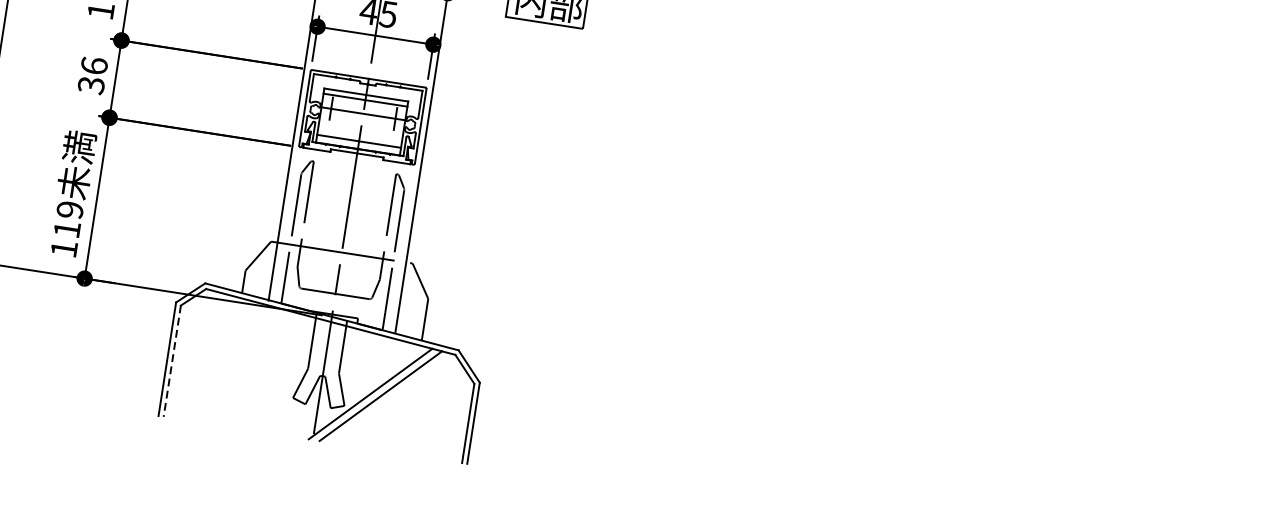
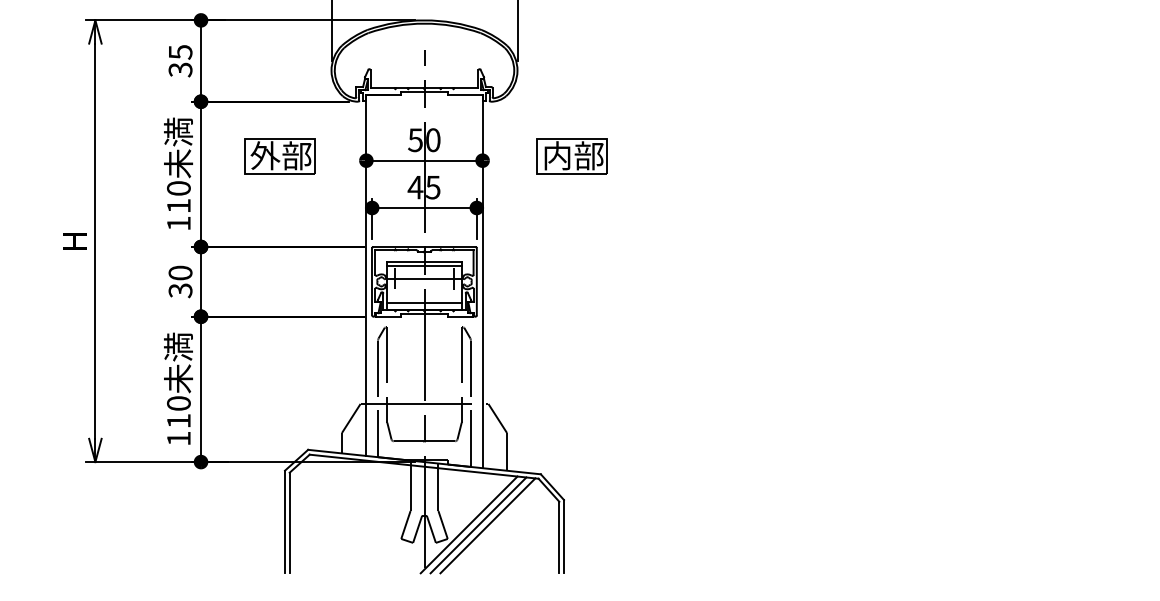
text: (94, 65) -> (180, 272), 36 -> 30
text: (69, 209) -> (178, 403), 119 -> 110
line: (172, 361) -> (289, 523), dashed -> solid
line: (390, 397) -> (487, 525), added

